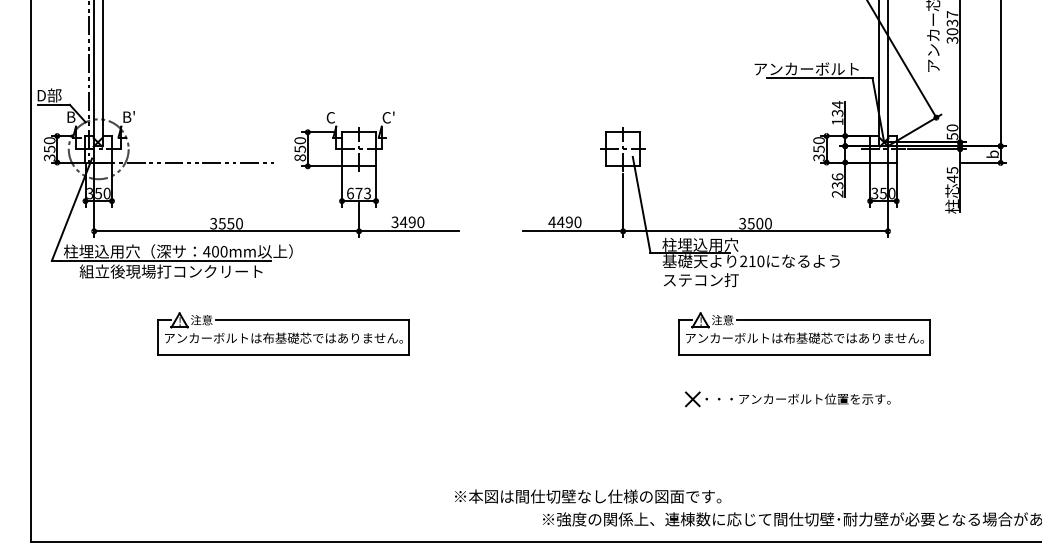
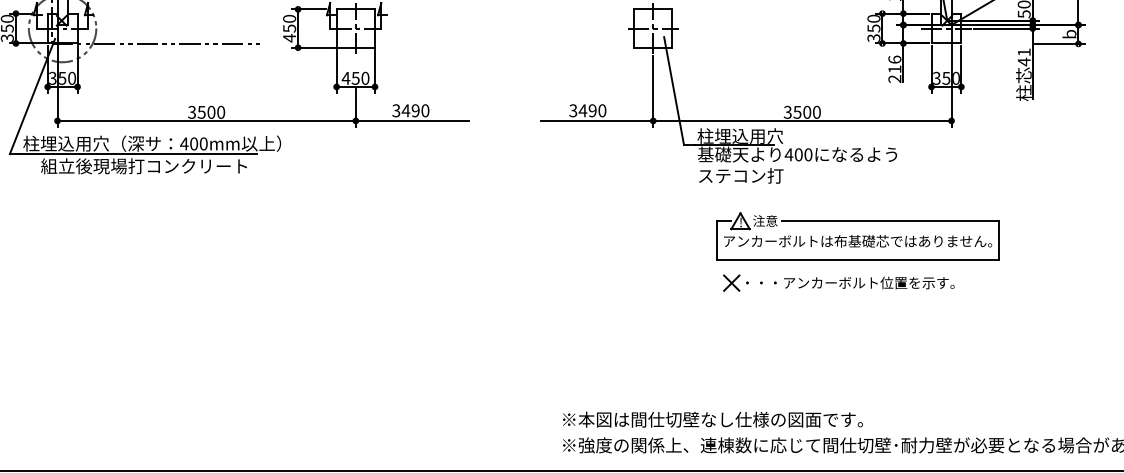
text: (300, 157) -> (289, 37), 850 -> 450
text: (952, 170) -> (1024, 52), 45 -> 41
text: (837, 185) -> (894, 69), 236 -> 216
text: (358, 193) -> (355, 78), 673 -> 450
text: (551, 222) -> (572, 111), 4490 -> 3490
text: (230, 223) -> (211, 112), 3550 -> 3500
text: (747, 261) -> (793, 154), 210 -> 400
part: (283, 333) -> (270, 236), removed
part: (787, 399) -> (838, 283), moved
text: (588, 496) -> (713, 419), moved

